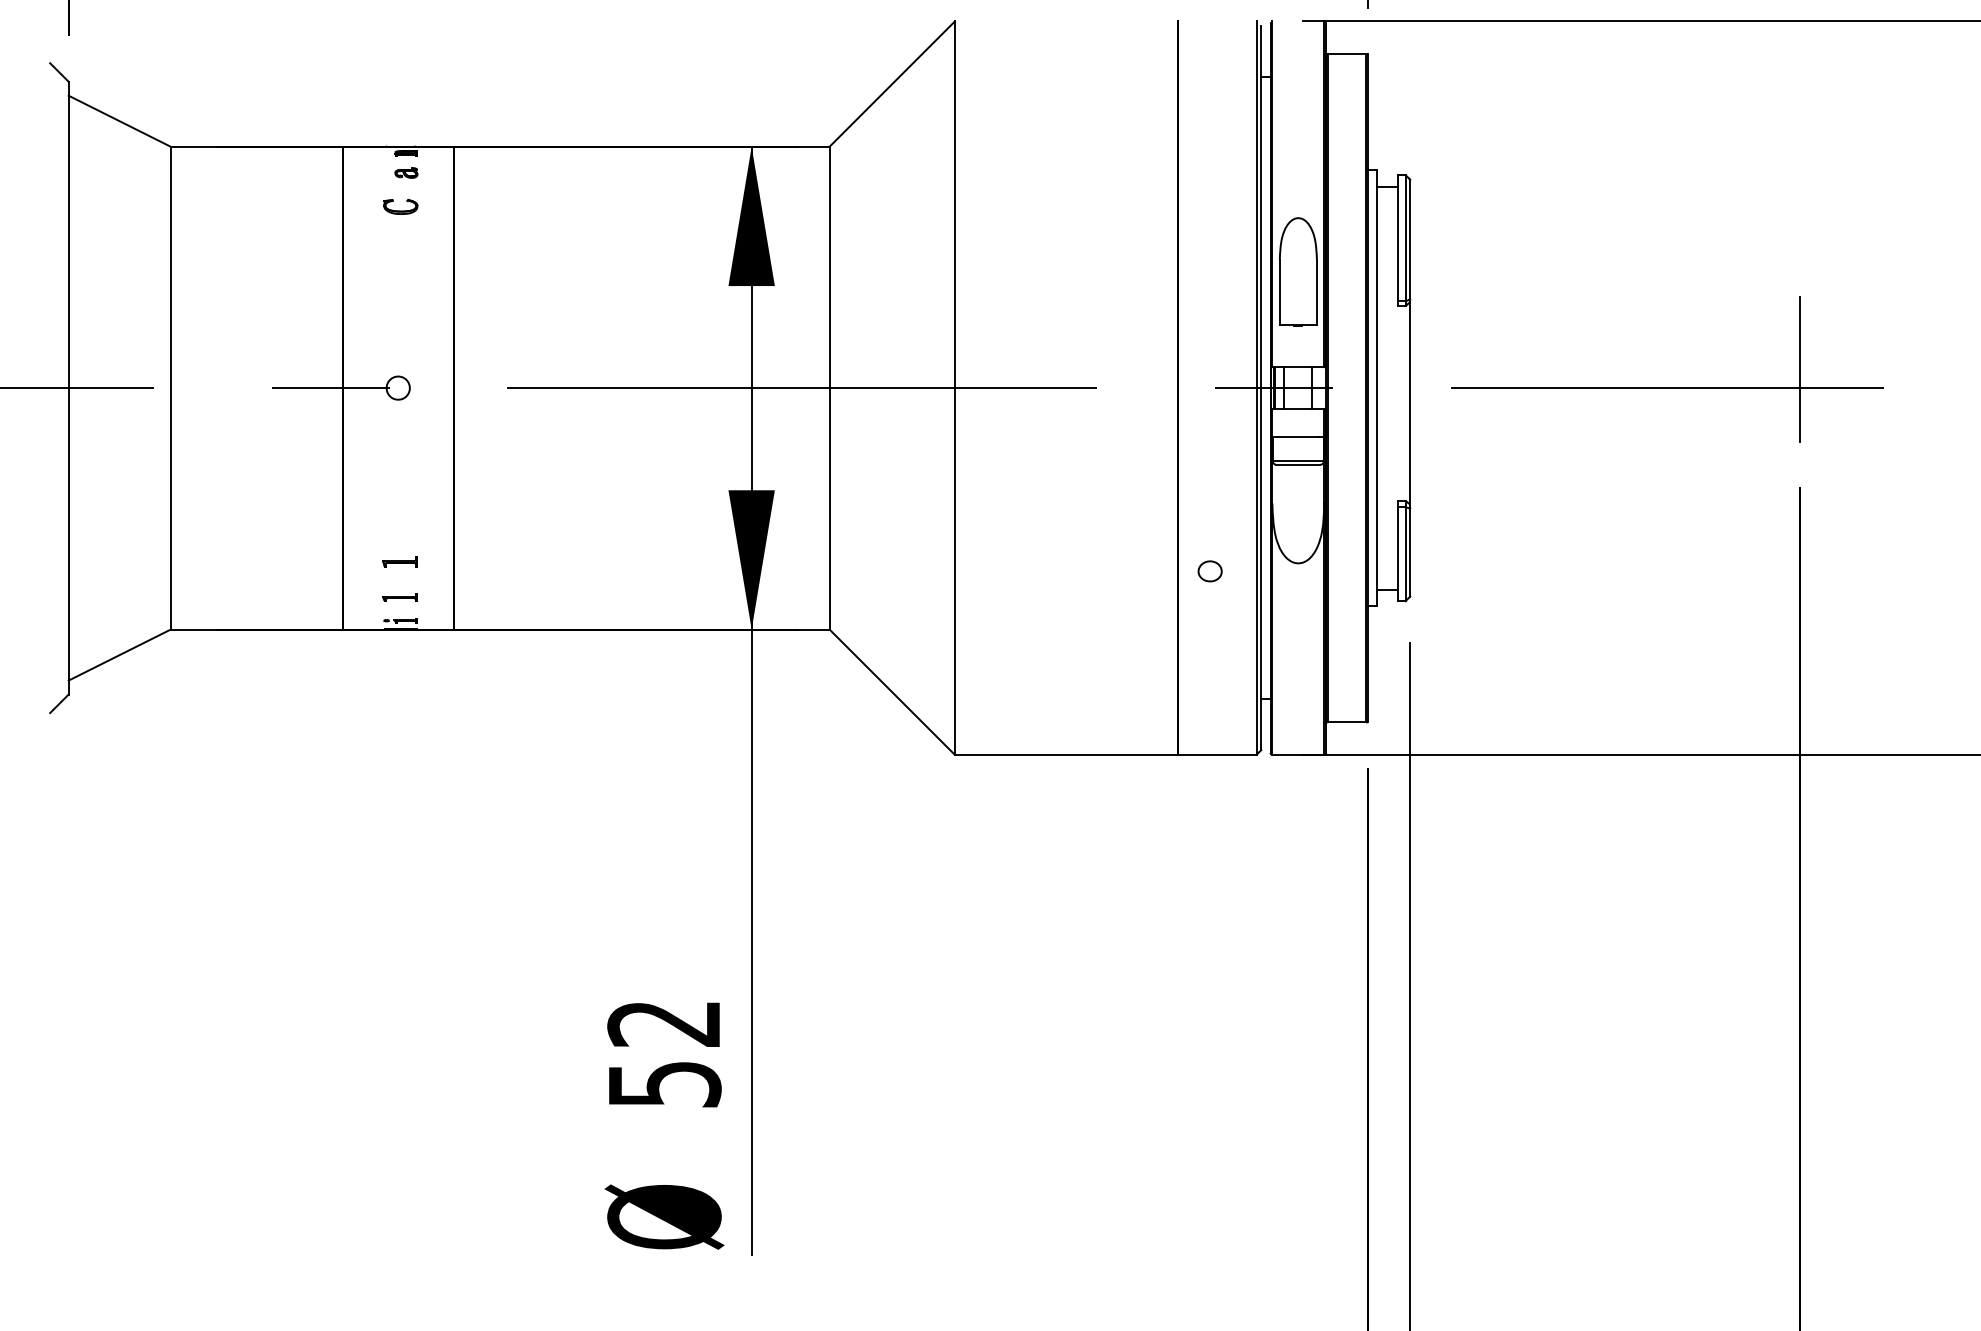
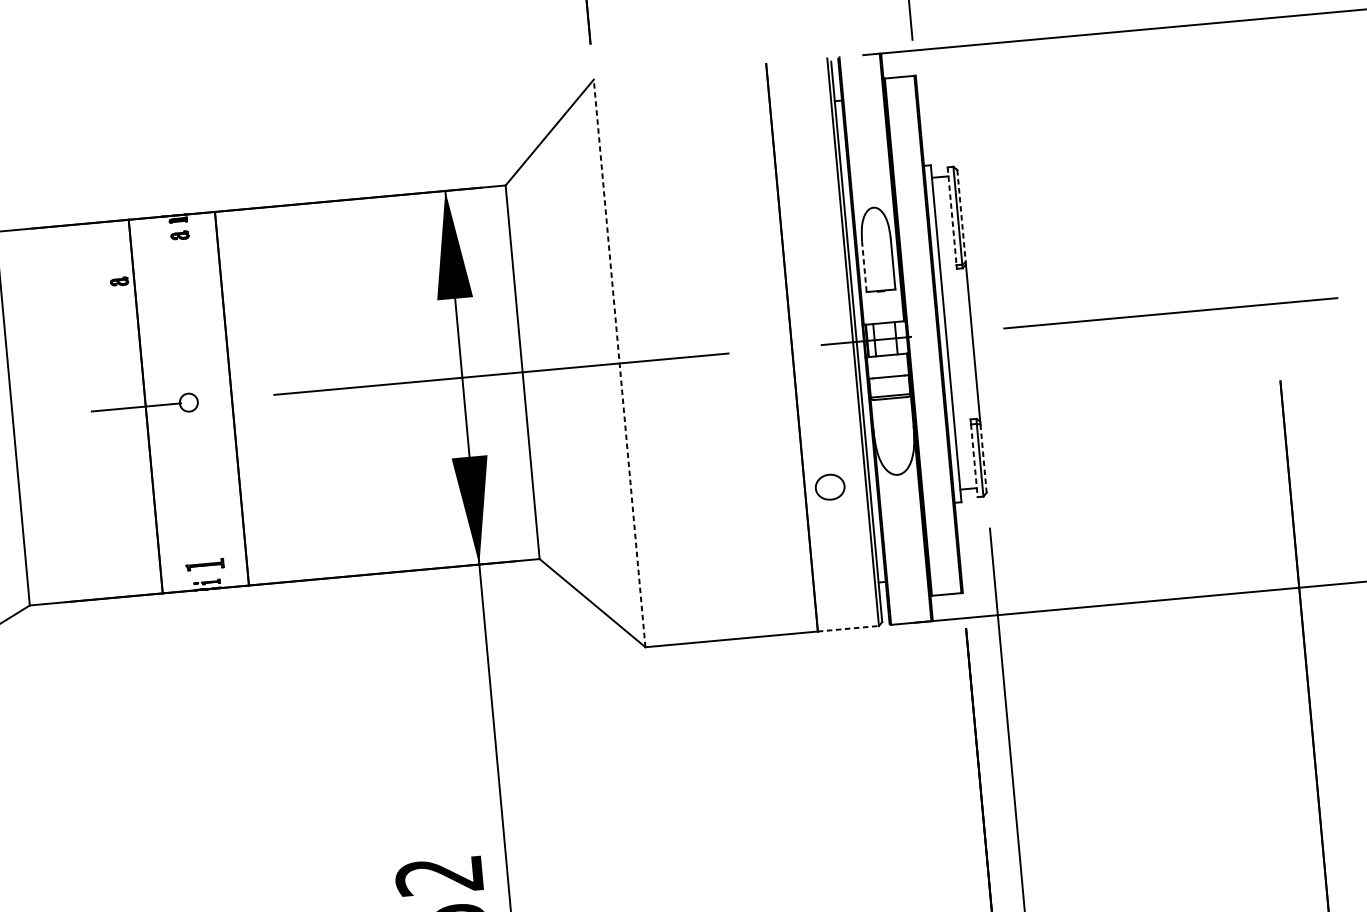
part: (400, 206) -> (177, 261), removed
part: (323, 224) -> (119, 281), added
line: (1398, 238) -> (952, 216), solid -> dashed
line: (1410, 239) -> (961, 216), solid -> dashed
line: (1279, 292) -> (864, 266), solid -> dashed
line: (1799, 369) -> (1271, 289), removed
line: (954, 388) -> (619, 363), solid -> dashed
line: (1410, 553) -> (983, 459), solid -> dashed
line: (1398, 554) -> (974, 460), solid -> dashed
part: (399, 561) -> (202, 536), removed
part: (1209, 571) -> (829, 487), size x1.6
part: (399, 597) -> (204, 564), size x1.4
line: (1217, 754) -> (848, 628), solid -> dashed

